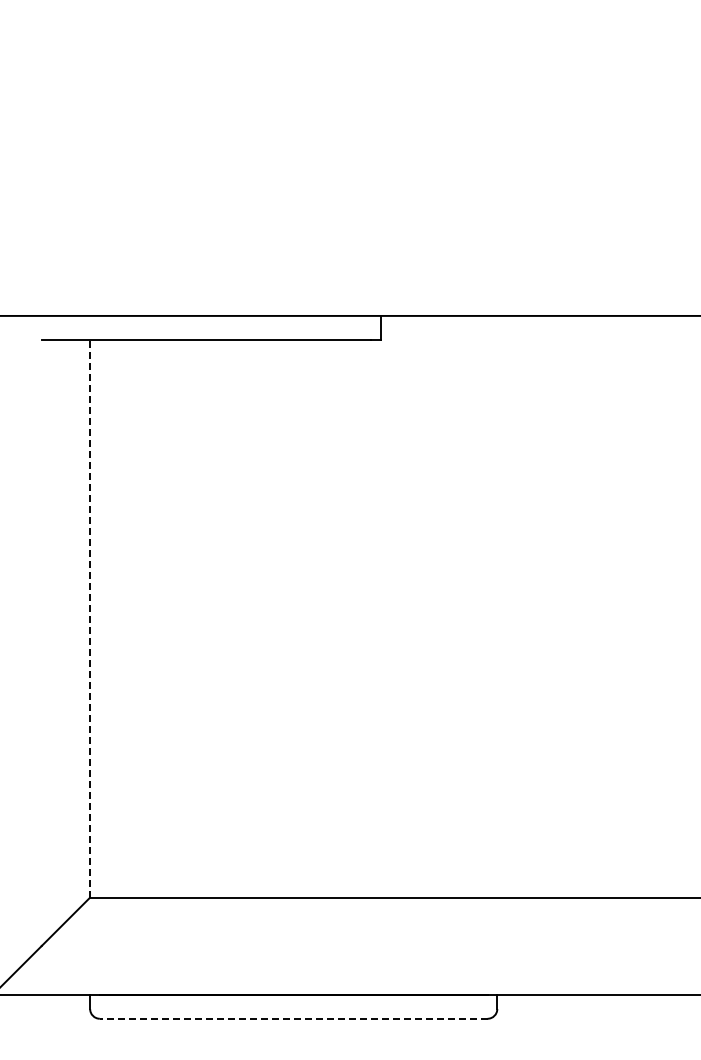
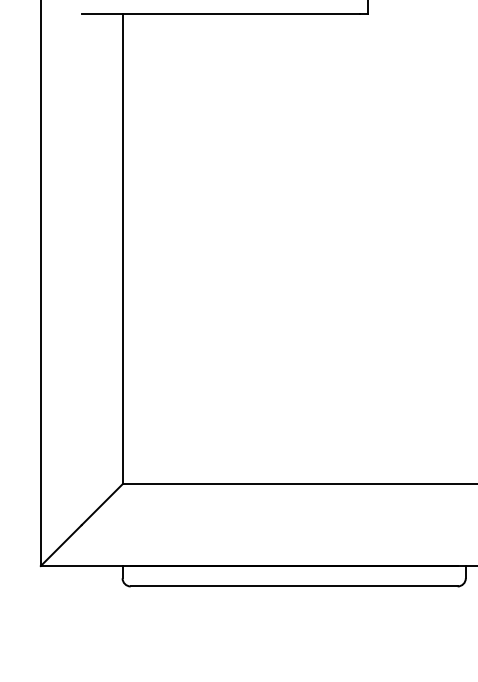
line: (90, 618) -> (122, 249), dashed -> solid
line: (293, 1018) -> (293, 586), dashed -> solid

